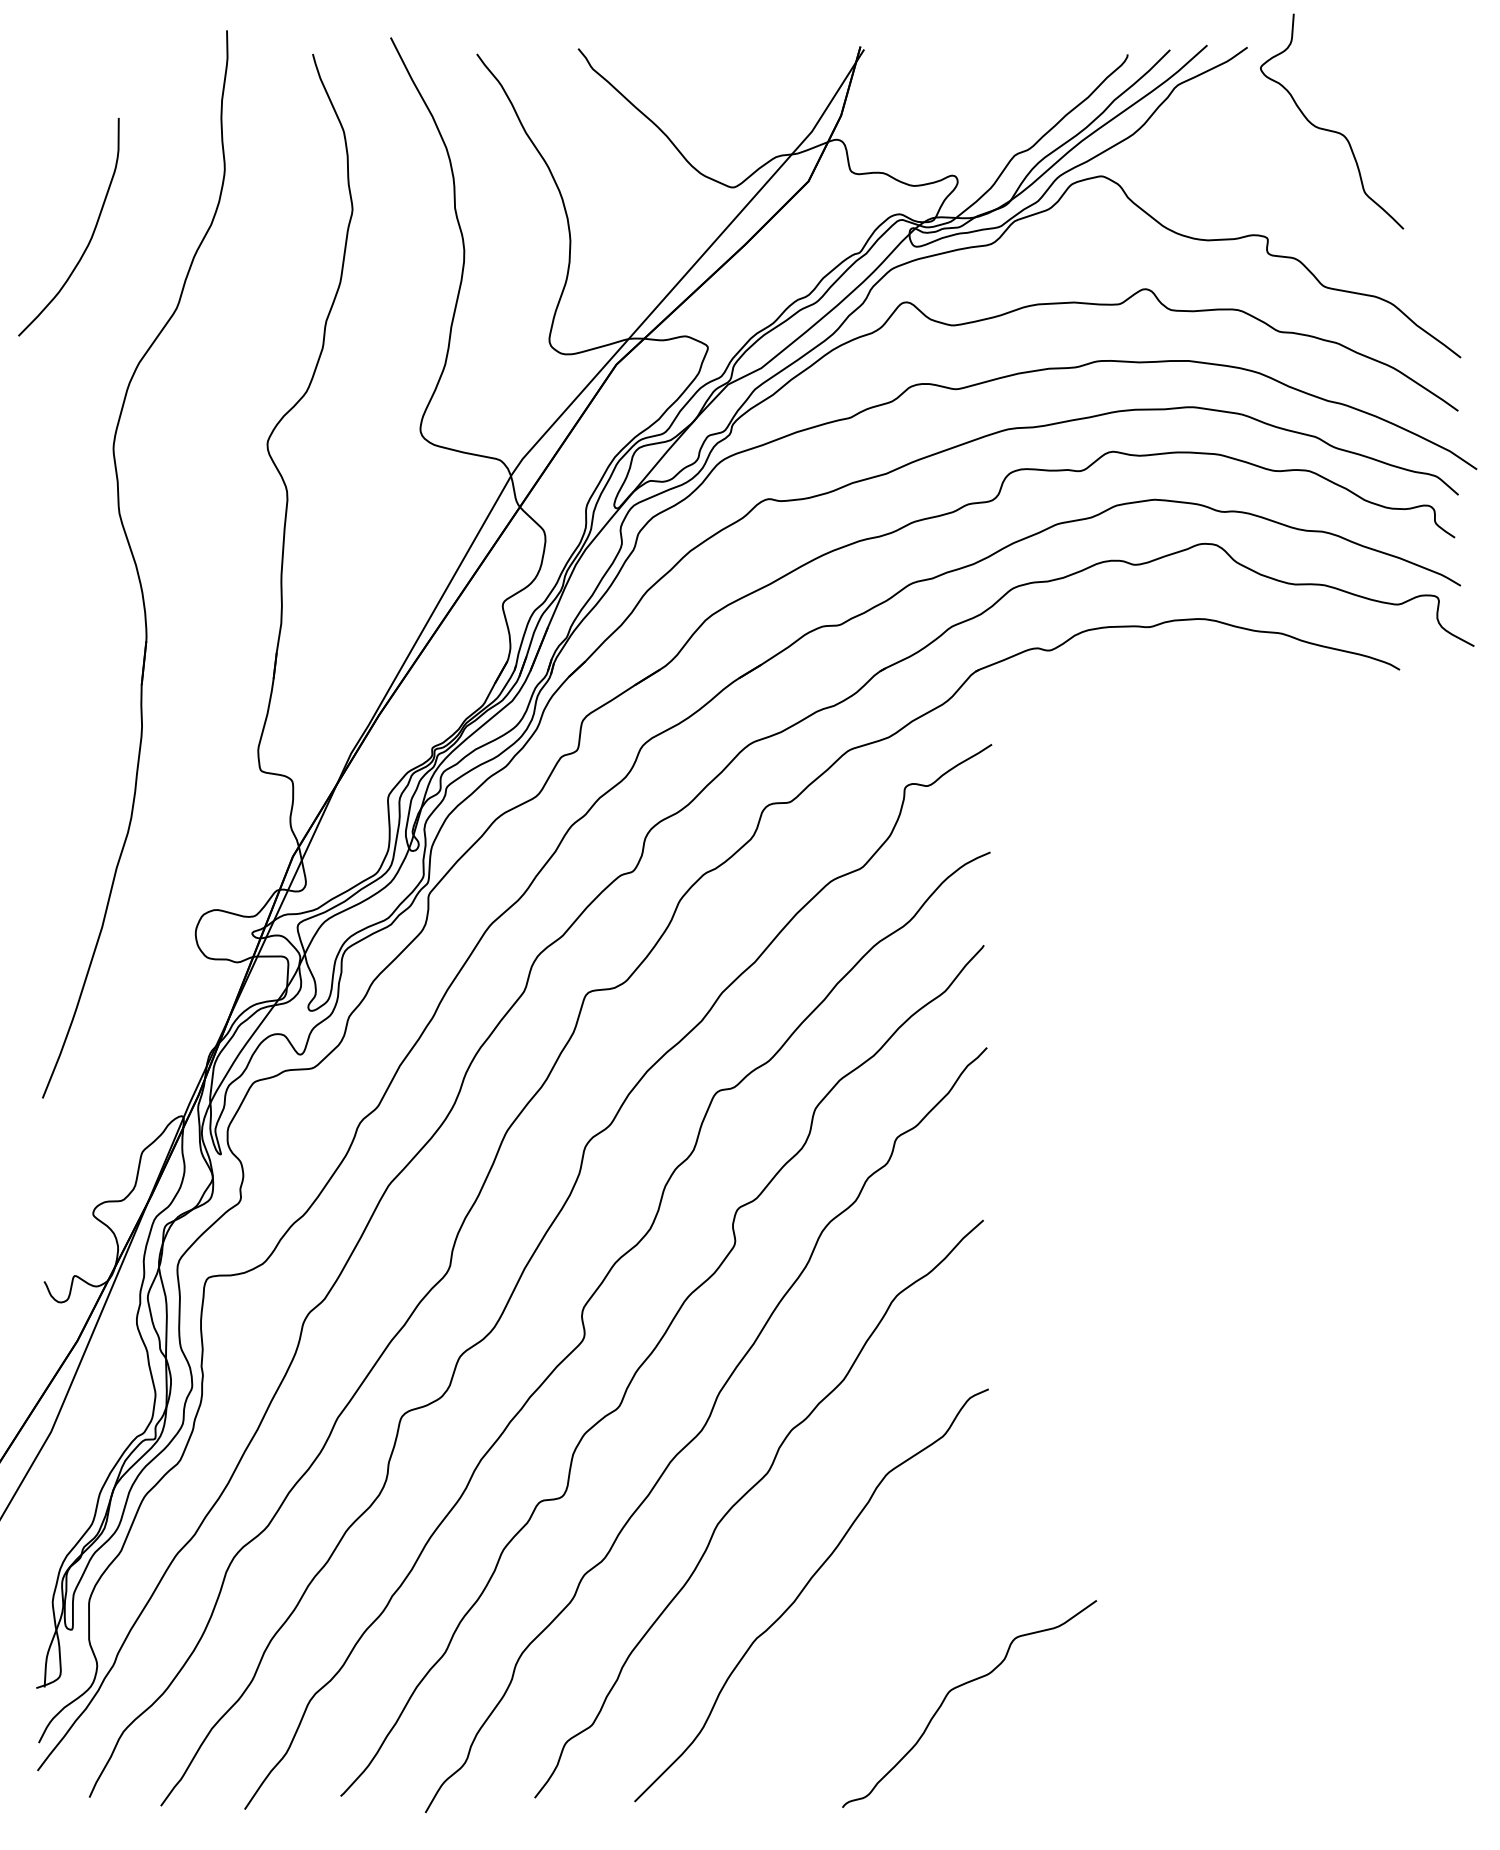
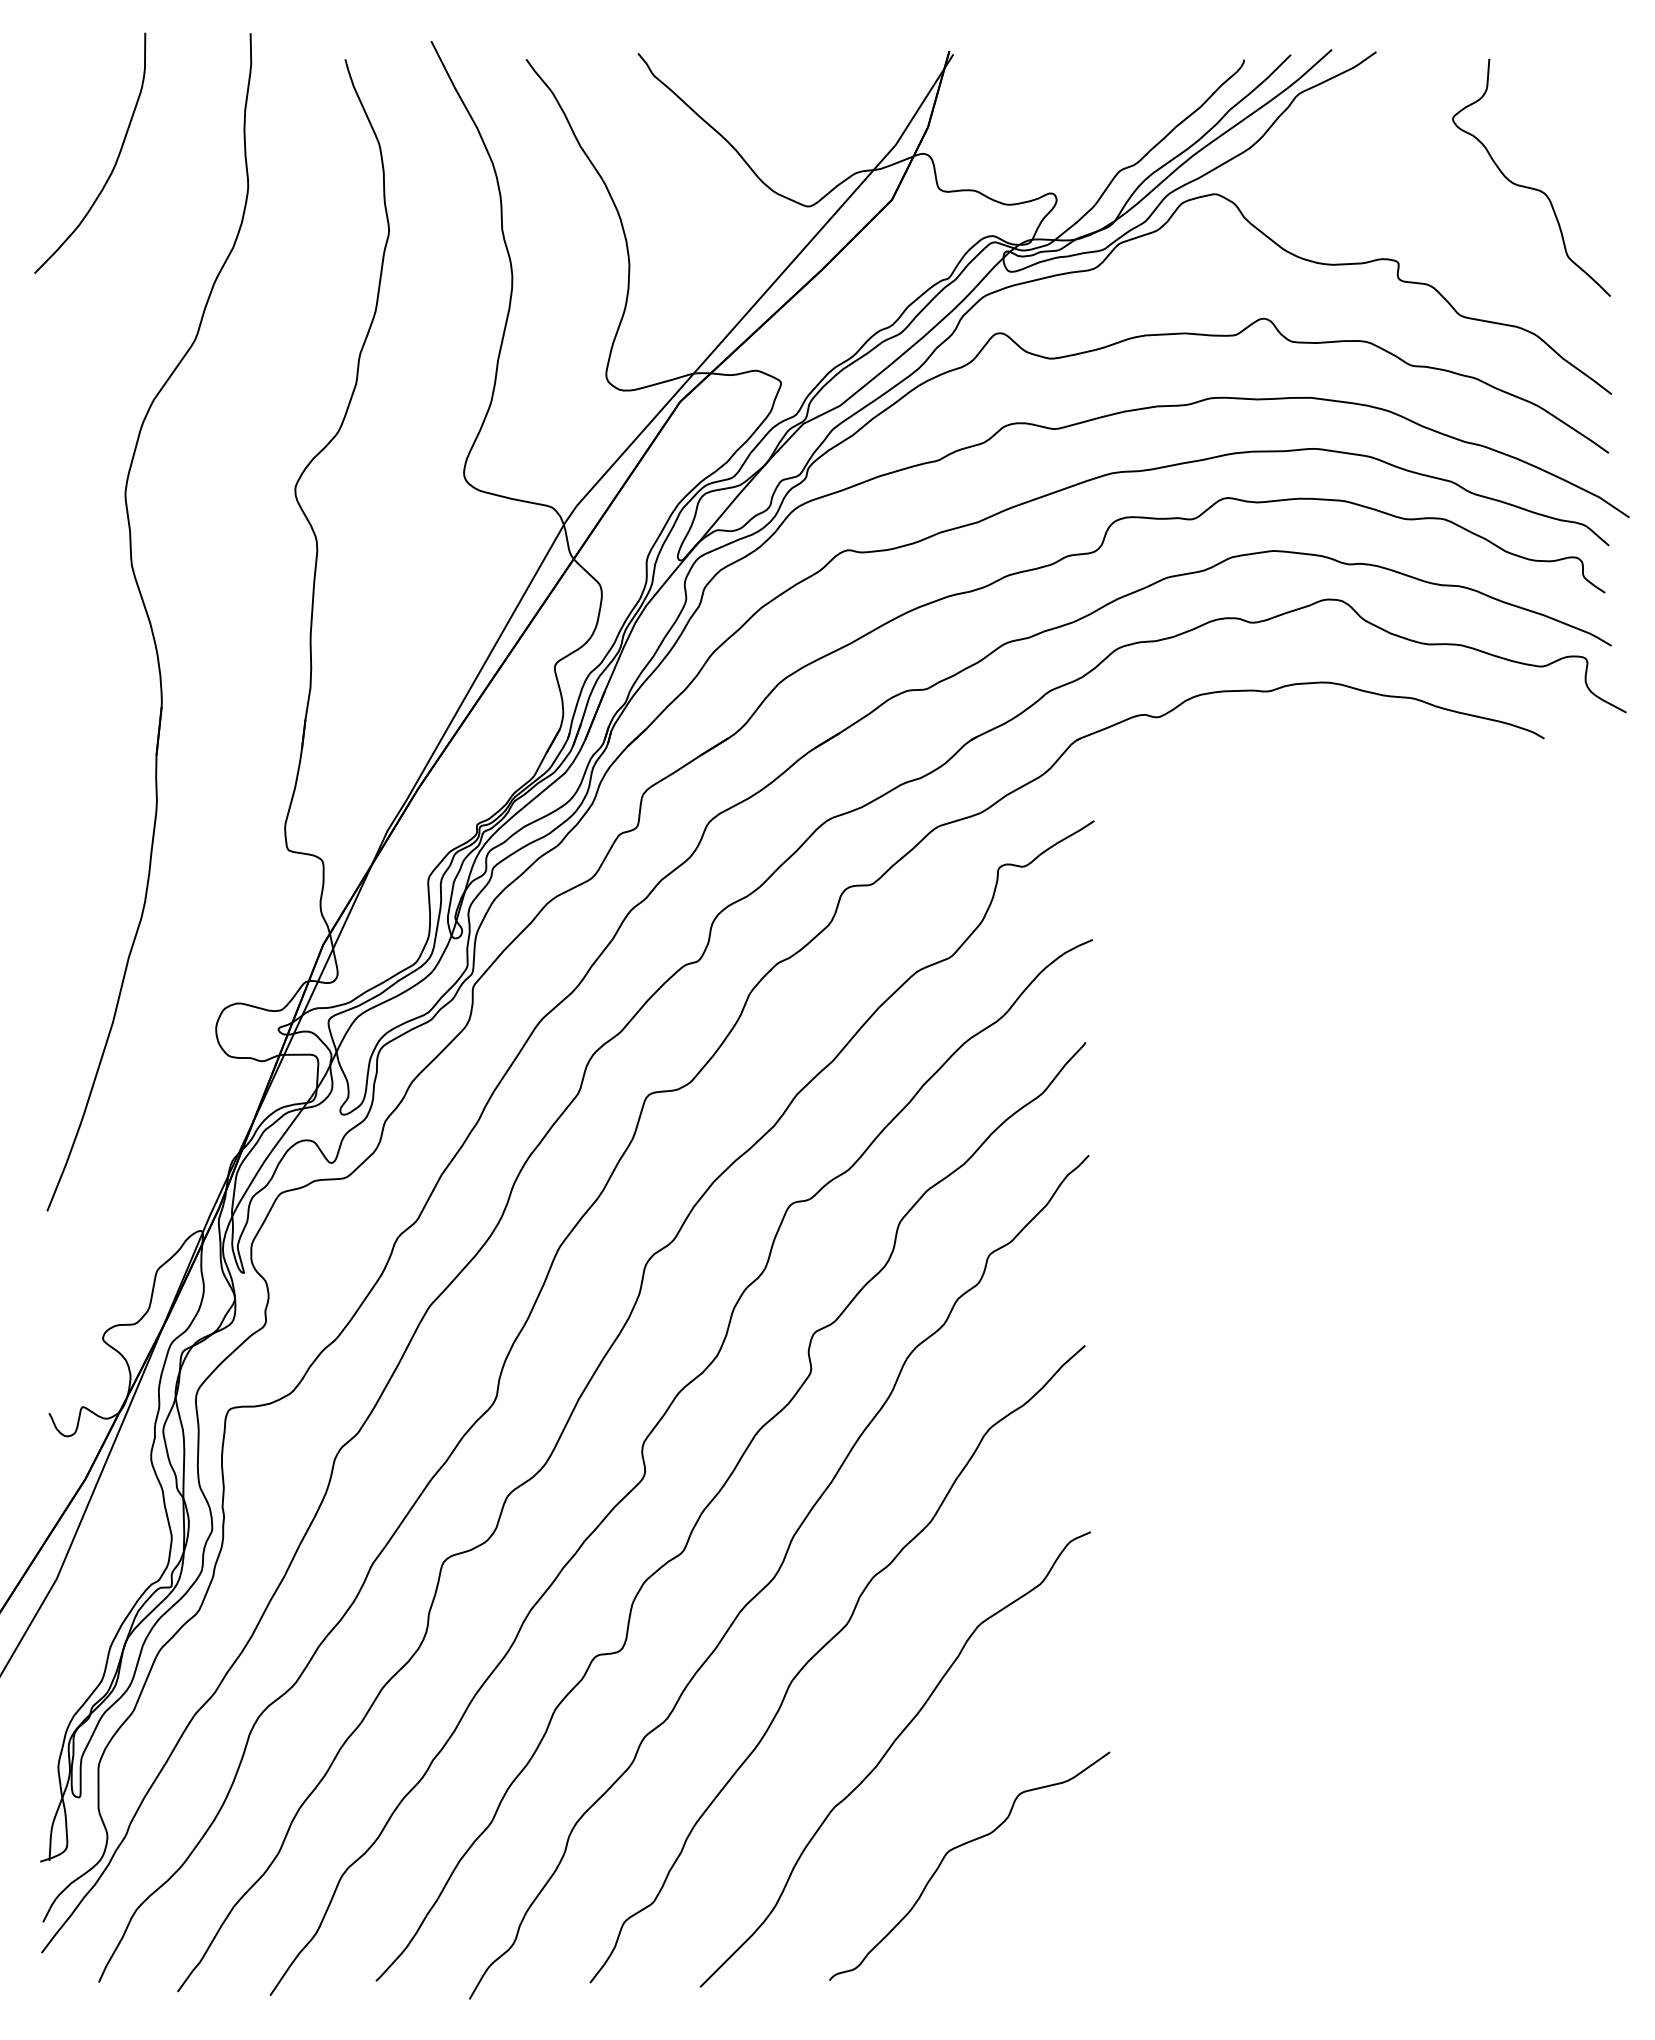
curve: (1329, 129) -> (1528, 186), moved
curve: (91, 234) -> (115, 161), moved
curve: (962, 1686) -> (961, 1846), moved

